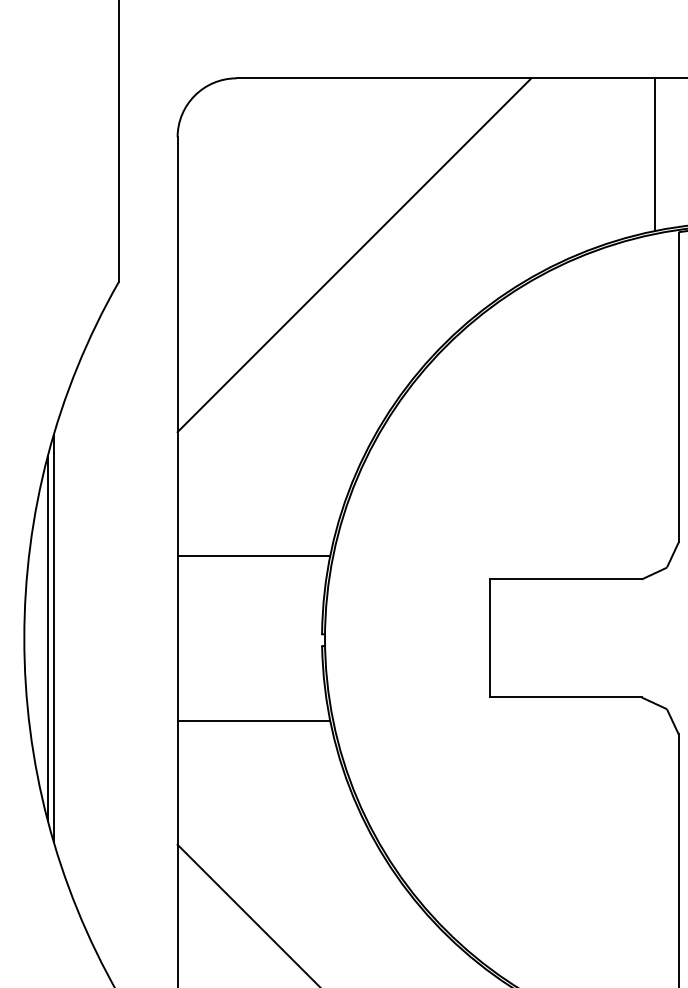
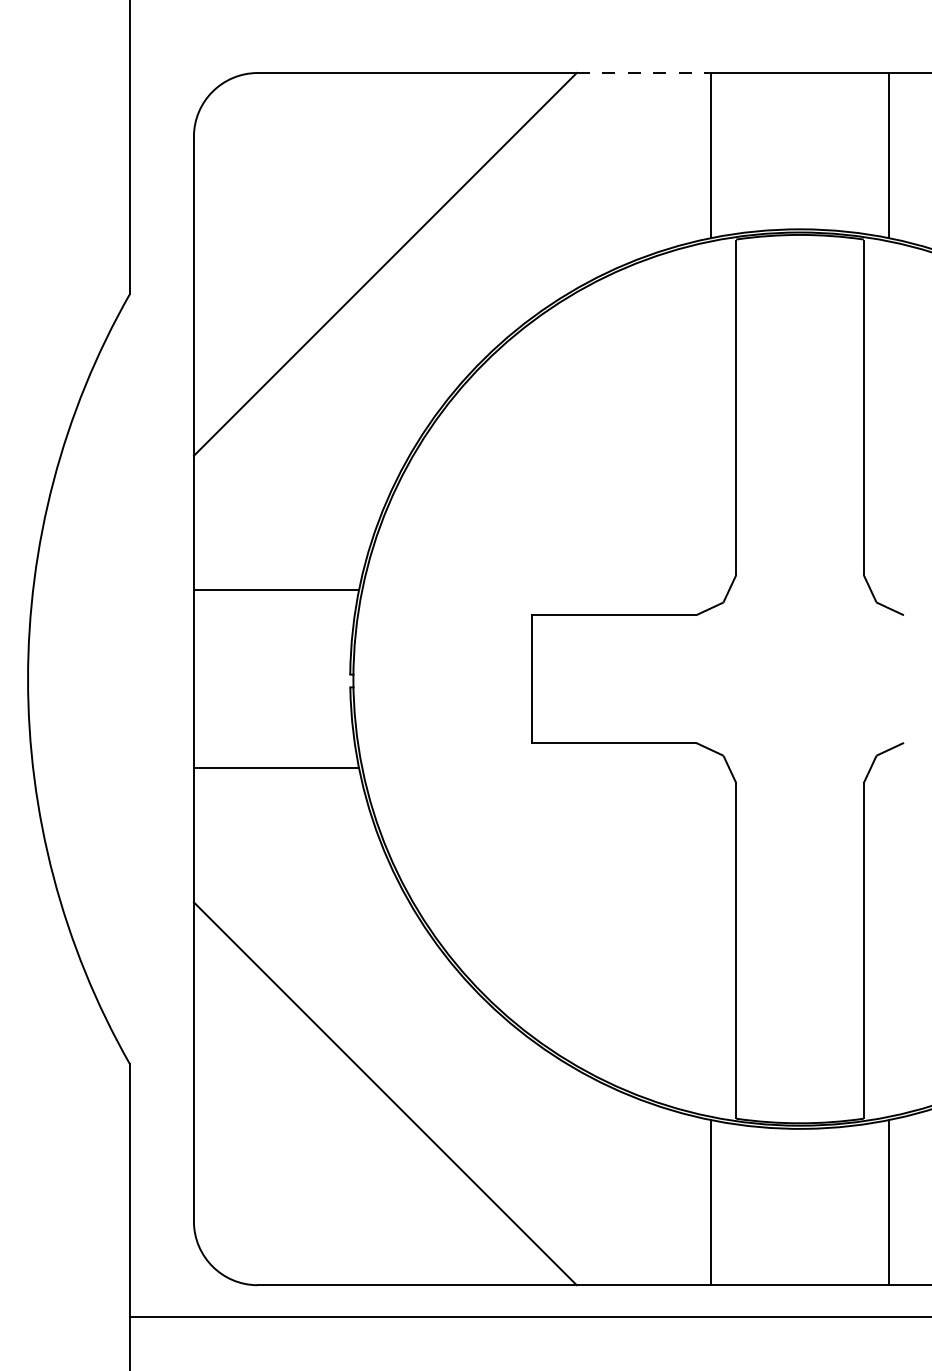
line: (593, 78) -> (643, 73), solid -> dashed
line: (47, 637) -> (53, 678), removed
line: (53, 637) -> (59, 678), removed

